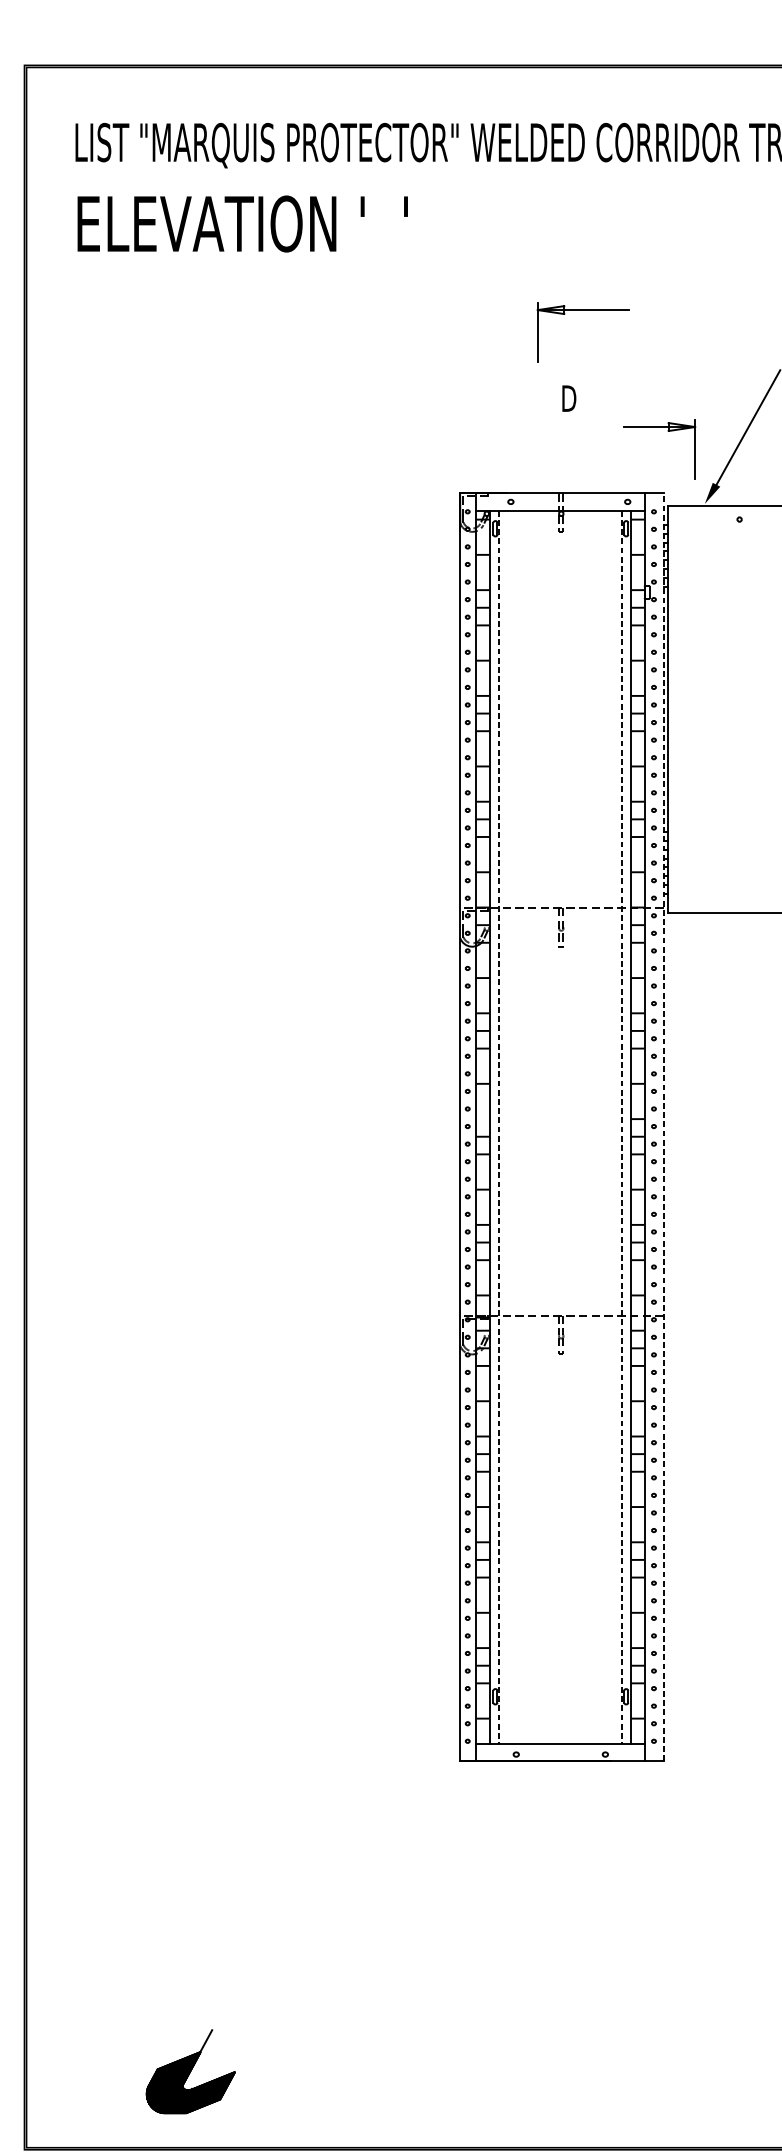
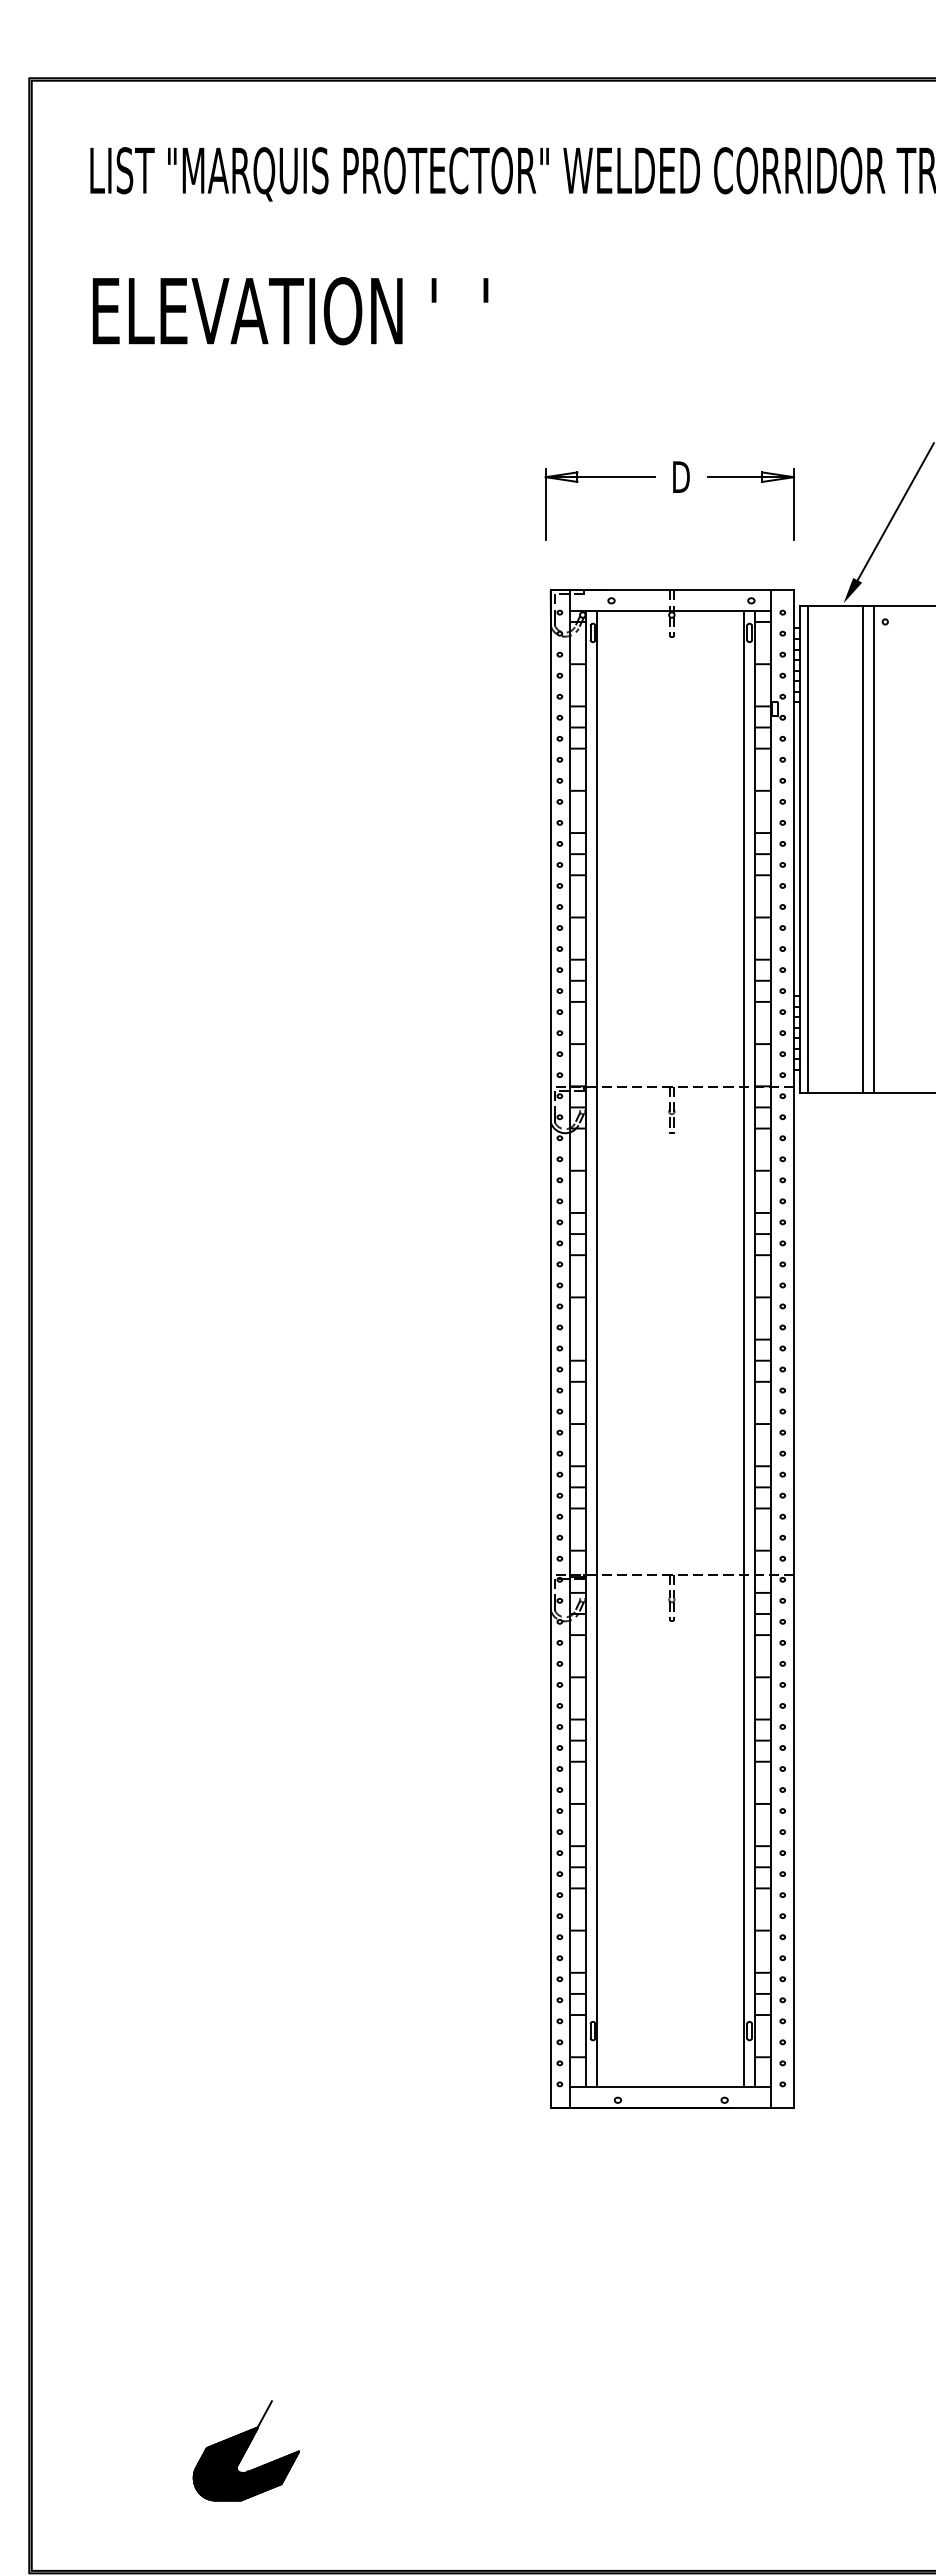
text: (242, 224) -> (290, 311), moved
part: (582, 310) -> (599, 477), moved
part: (667, 431) -> (761, 482), moved
line: (674, 708) -> (807, 848), added
line: (721, 708) -> (863, 848), added
line: (729, 708) -> (873, 848), added
line: (498, 1127) -> (596, 1349), dashed -> solid
line: (621, 1127) -> (744, 1349), dashed -> solid
line: (663, 1127) -> (794, 1349), dashed -> solid
part: (190, 2071) -> (245, 2450), moved

